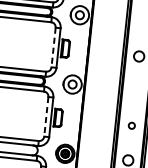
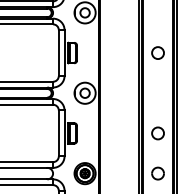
line: (53, 47) -> (58, 53), dashed -> solid
line: (46, 116) -> (58, 133), dashed -> solid
circle: (131, 125) -> (157, 133), size x1.67

